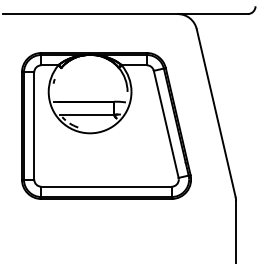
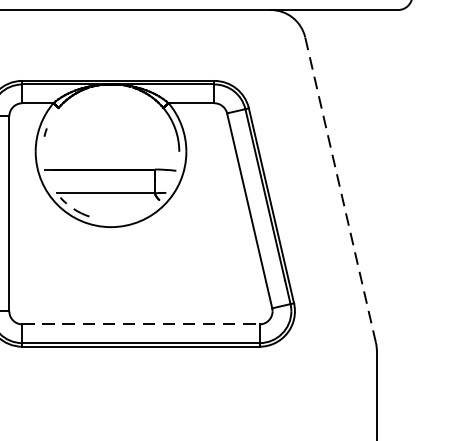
line: (216, 112) -> (341, 189), solid -> dashed
line: (107, 186) -> (142, 323), solid -> dashed

